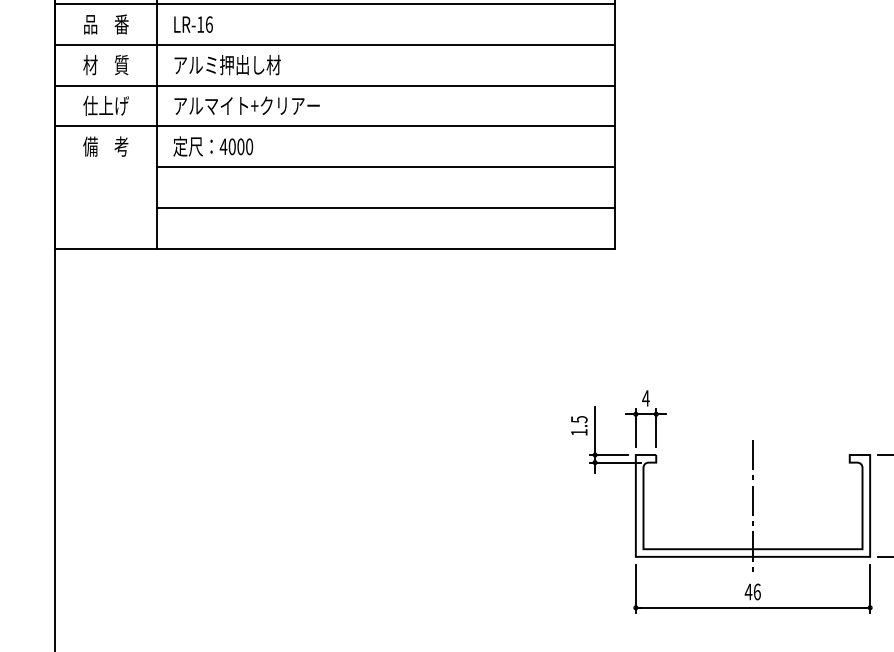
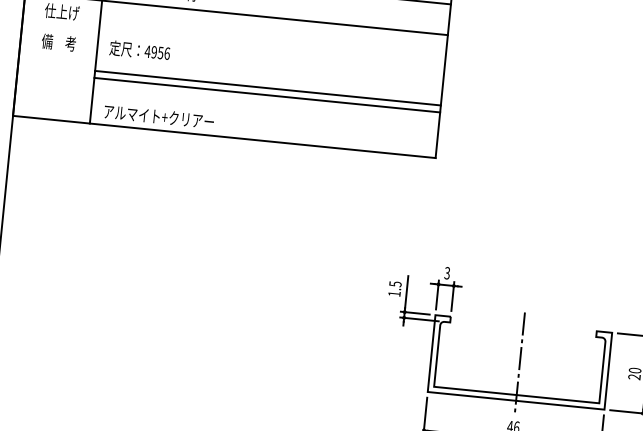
text: (246, 105) -> (158, 116), moved
line: (335, 126) -> (233, 44), removed
text: (240, 146) -> (160, 52), 4000 -> 4956
line: (386, 167) -> (267, 95), moved
line: (386, 207) -> (268, 87), moved
text: (645, 398) -> (446, 273), 4 -> 3

